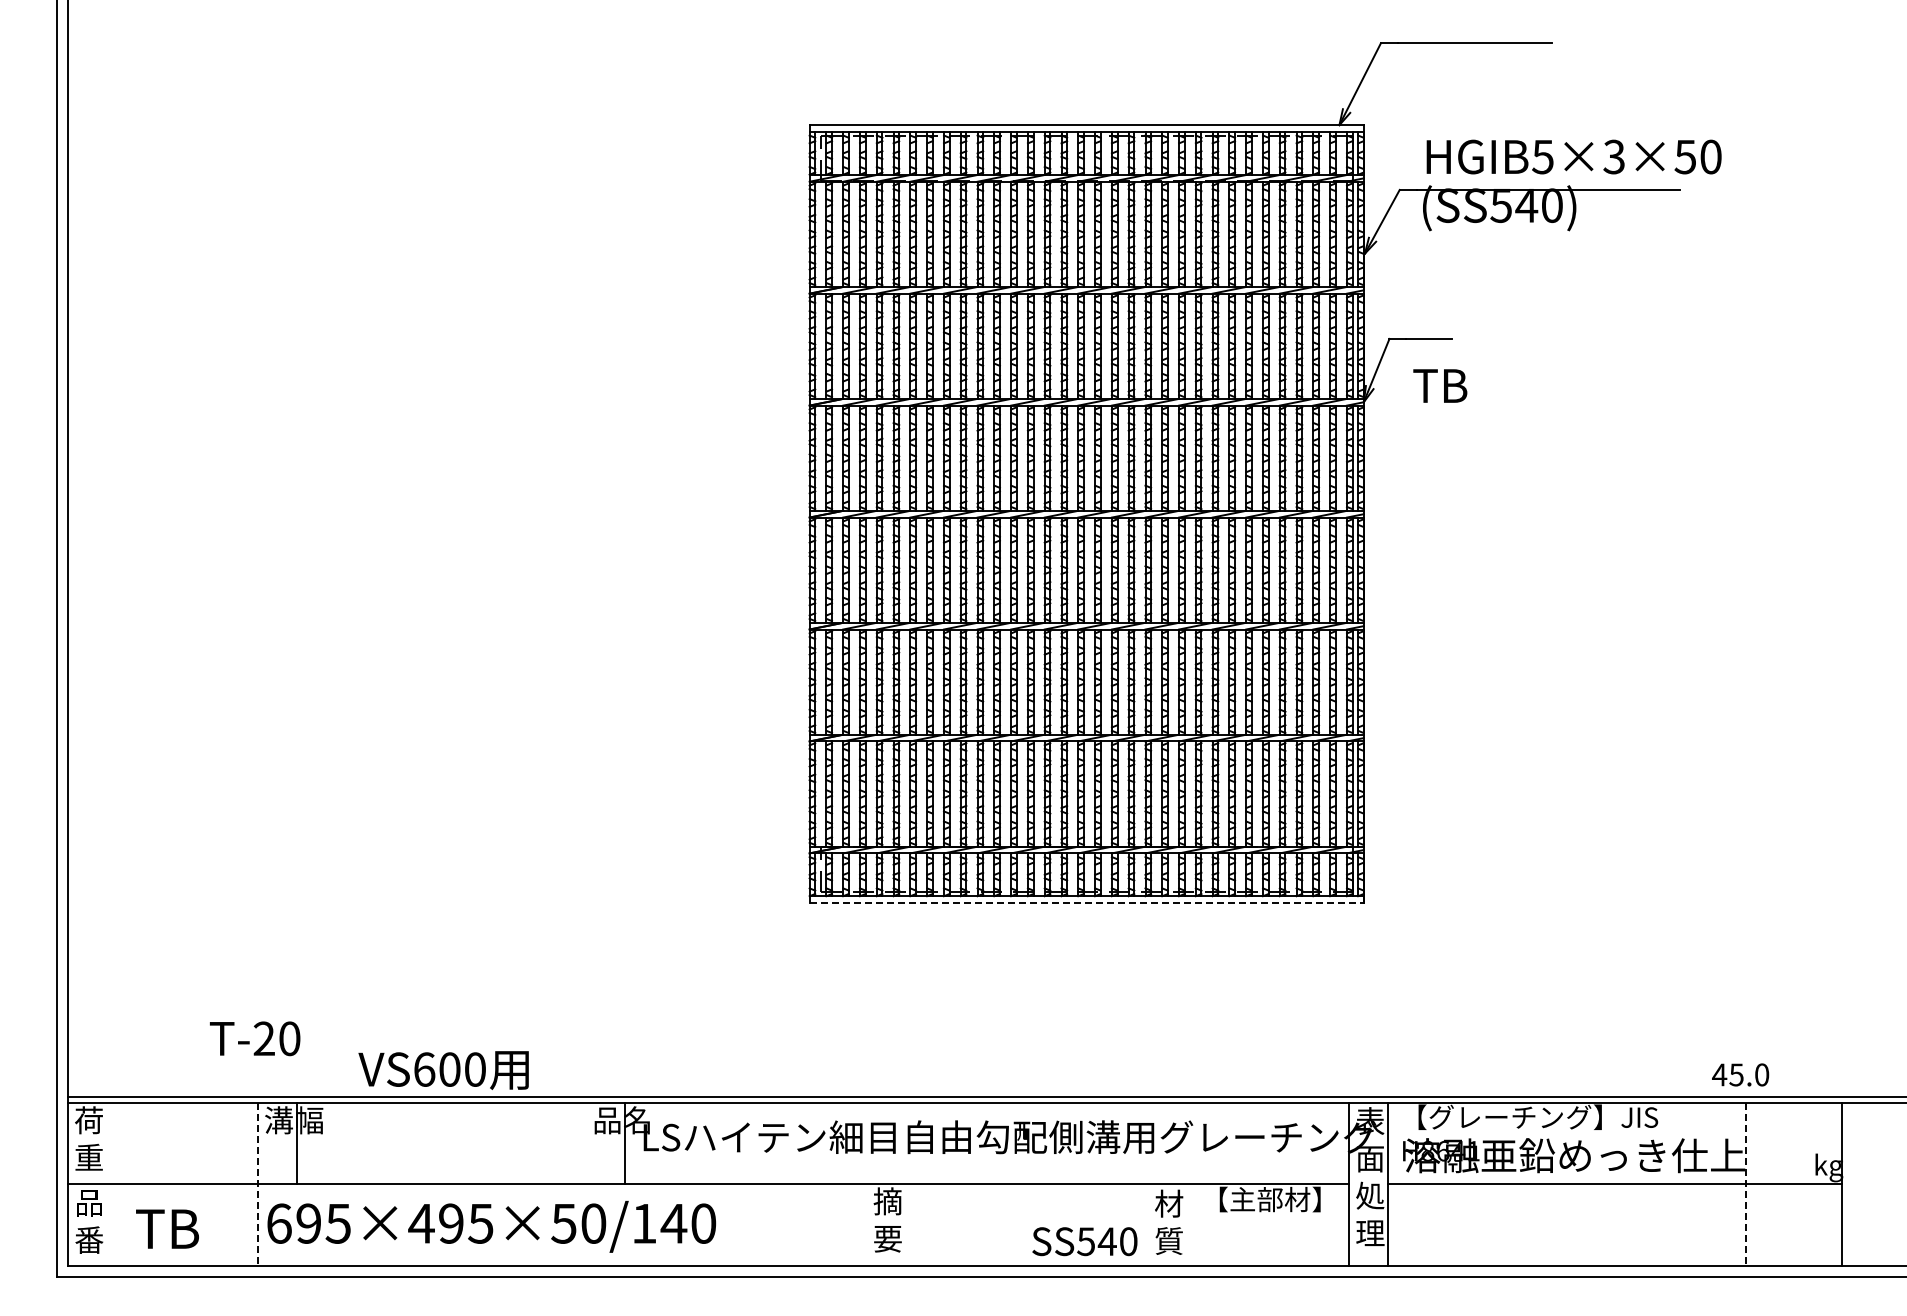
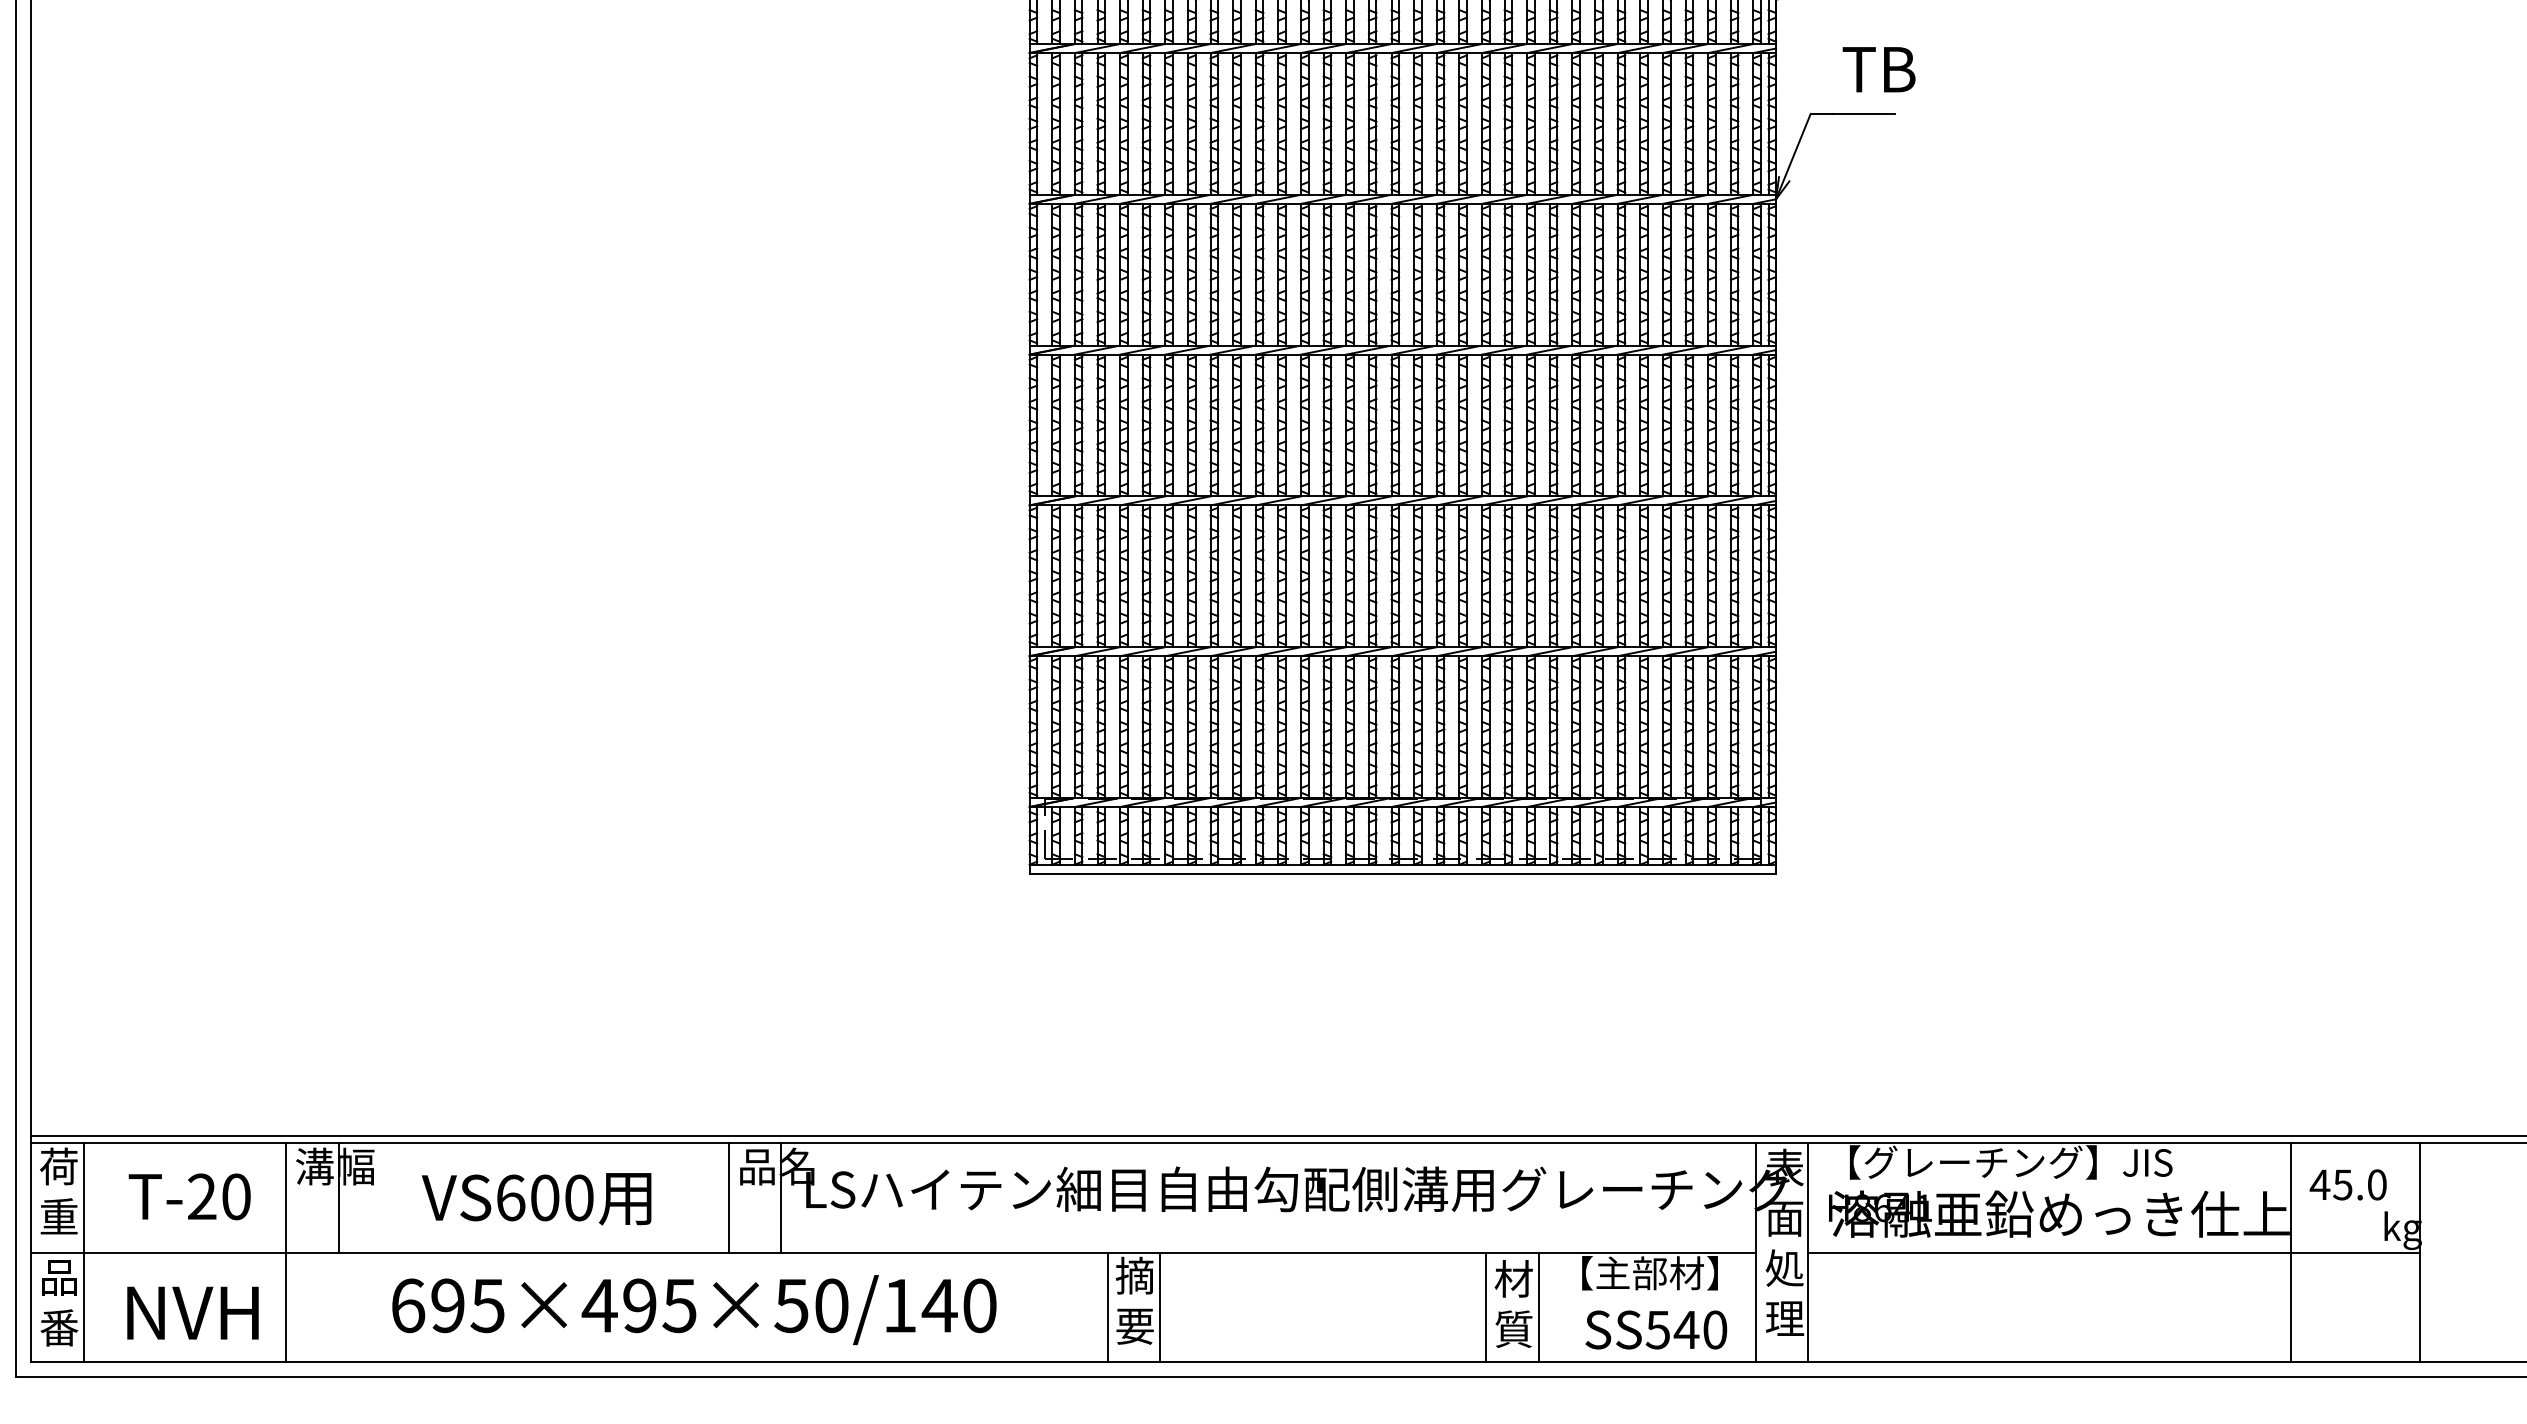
text: (1440, 385) -> (1879, 68), moved
line: (1087, 903) -> (1403, 874), dashed -> solid
text: (255, 1038) -> (190, 1196), moved
text: (443, 1070) -> (536, 1199), moved
text: (1740, 1074) -> (2348, 1184), moved
line: (586, 1143) -> (729, 1197), added
line: (107, 1183) -> (83, 1251), added
line: (257, 1184) -> (285, 1253), dashed -> solid
line: (1746, 1184) -> (2291, 1253), dashed -> solid
line: (867, 1224) -> (1107, 1306), added
line: (906, 1224) -> (1160, 1306), added
line: (1148, 1224) -> (1486, 1306), added
line: (1187, 1224) -> (1538, 1306), added
text: (491, 1226) -> (694, 1309), moved
text: (186, 1228) -> (190, 1312), TB -> NVH
text: (1084, 1241) -> (1655, 1329), moved

